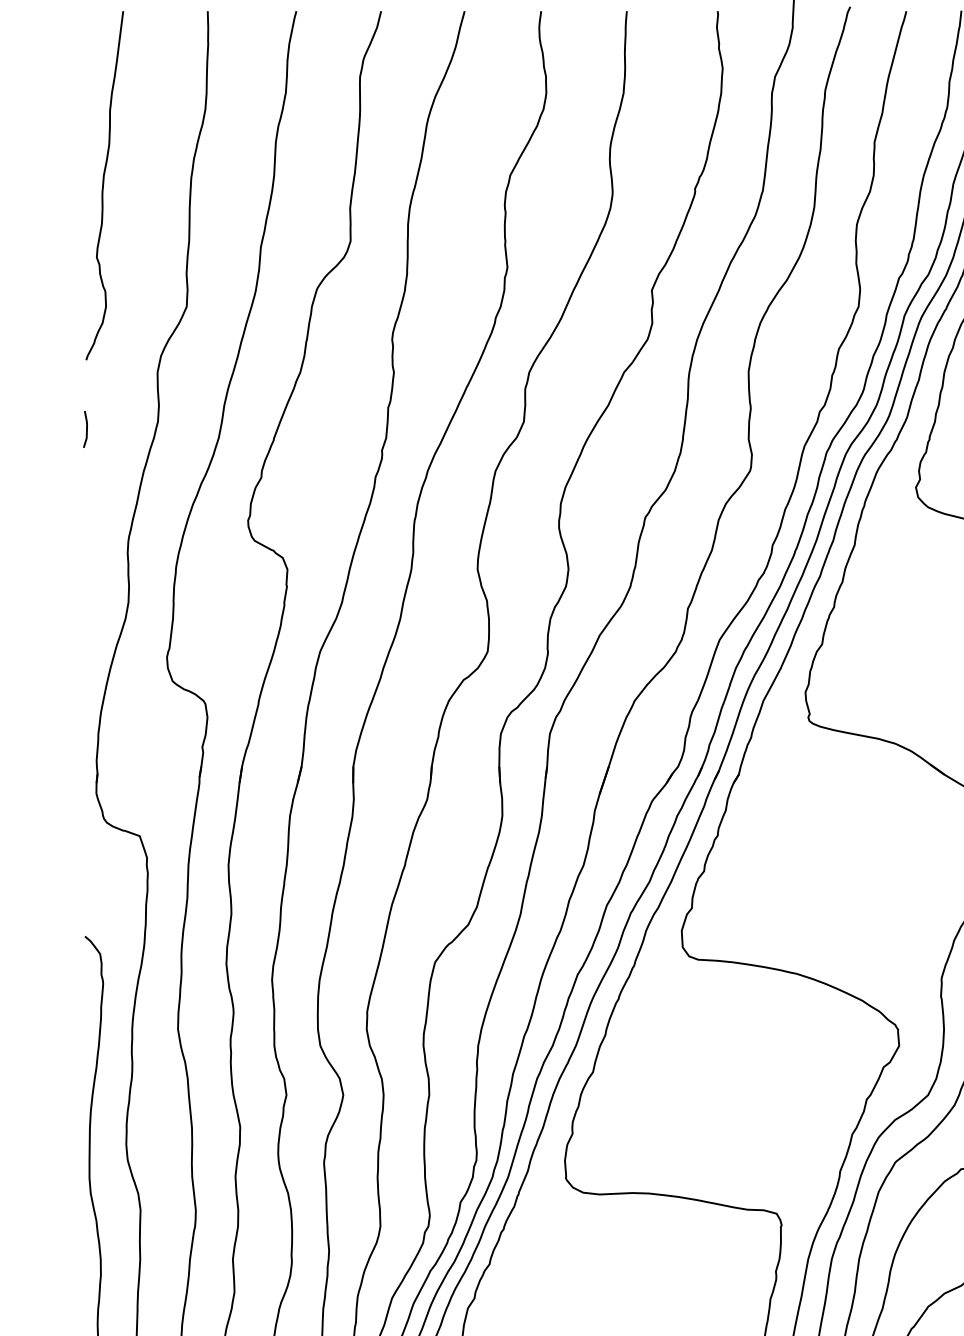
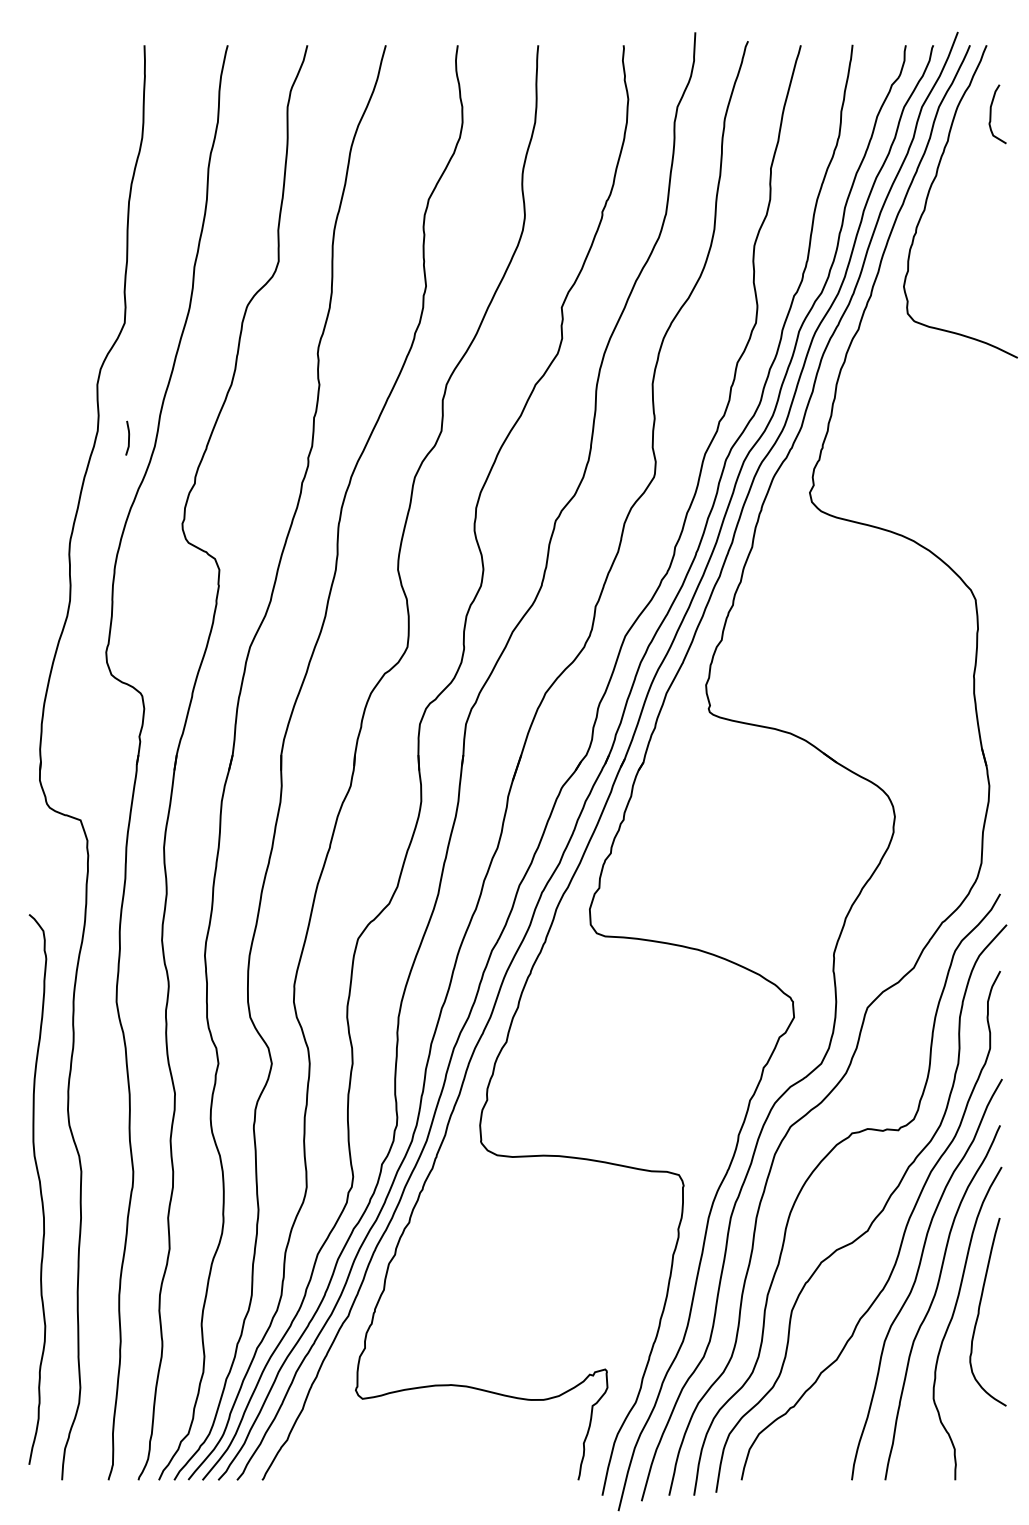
curve: (104, 184) -> (47, 208), removed
line: (86, 428) -> (128, 437), moved

